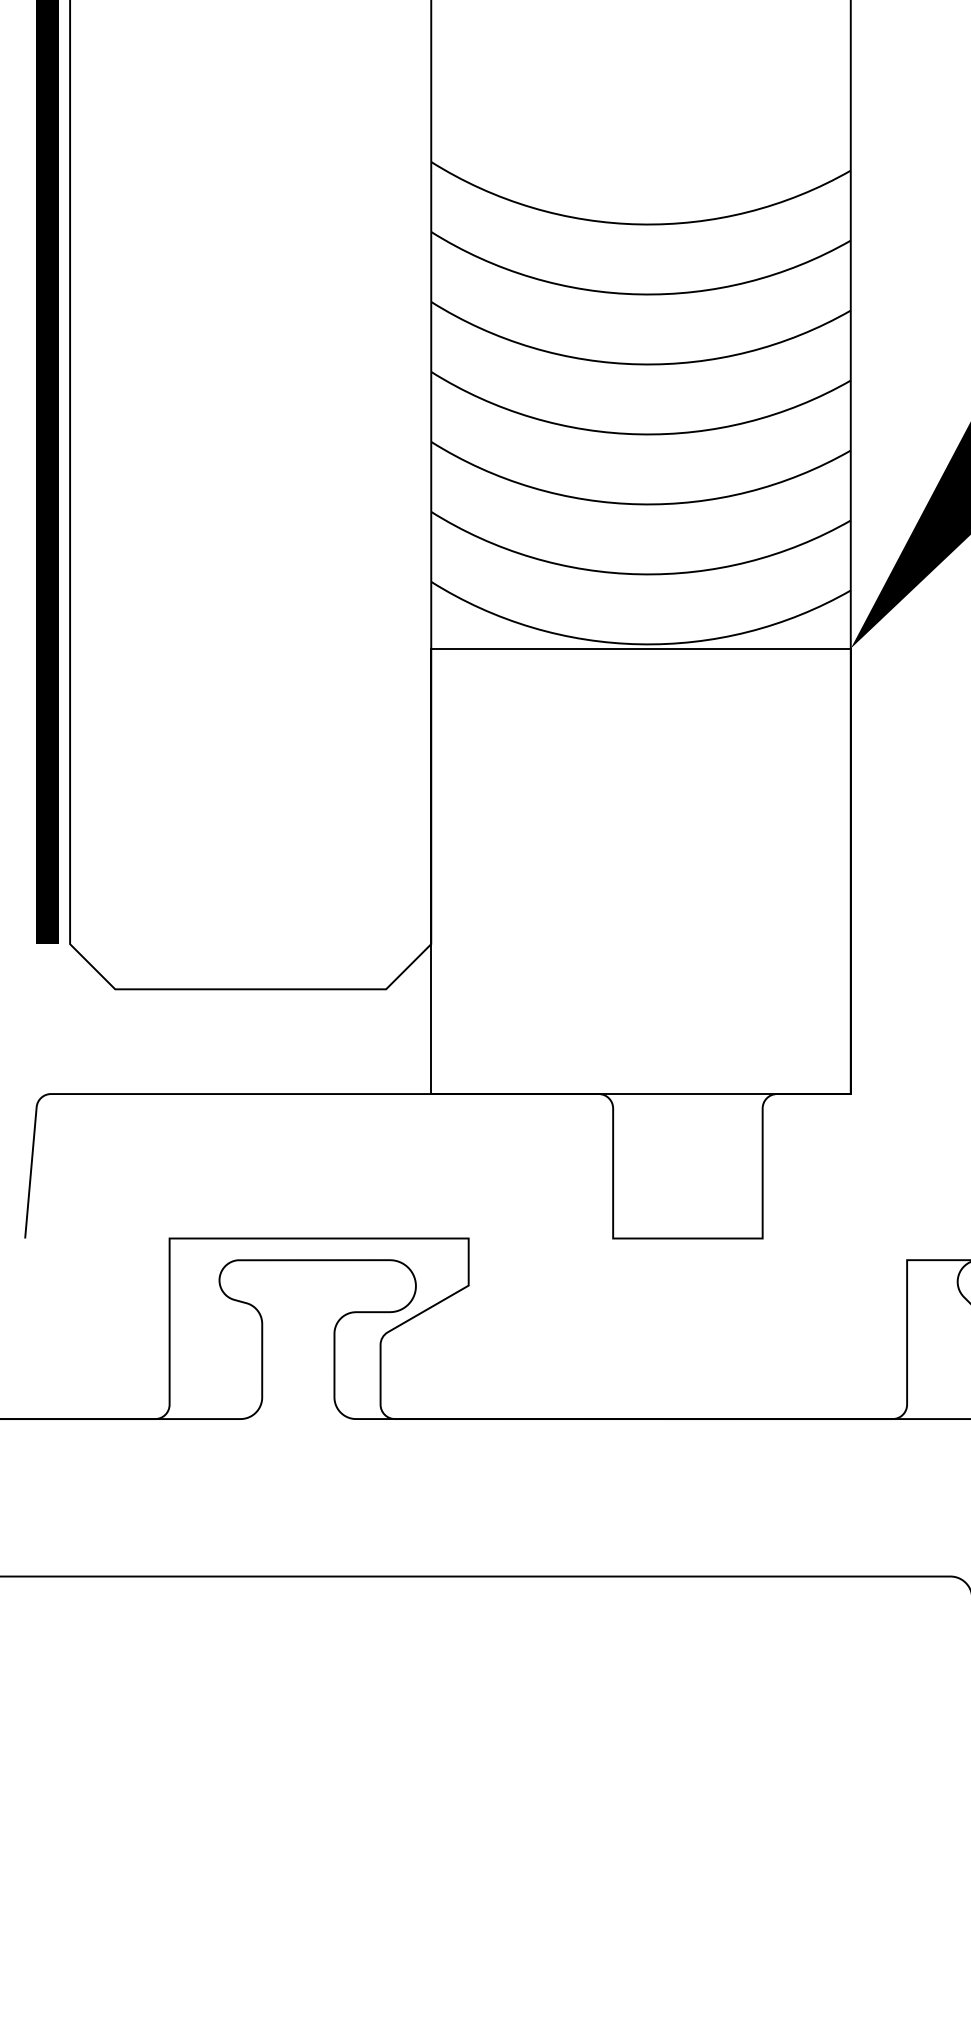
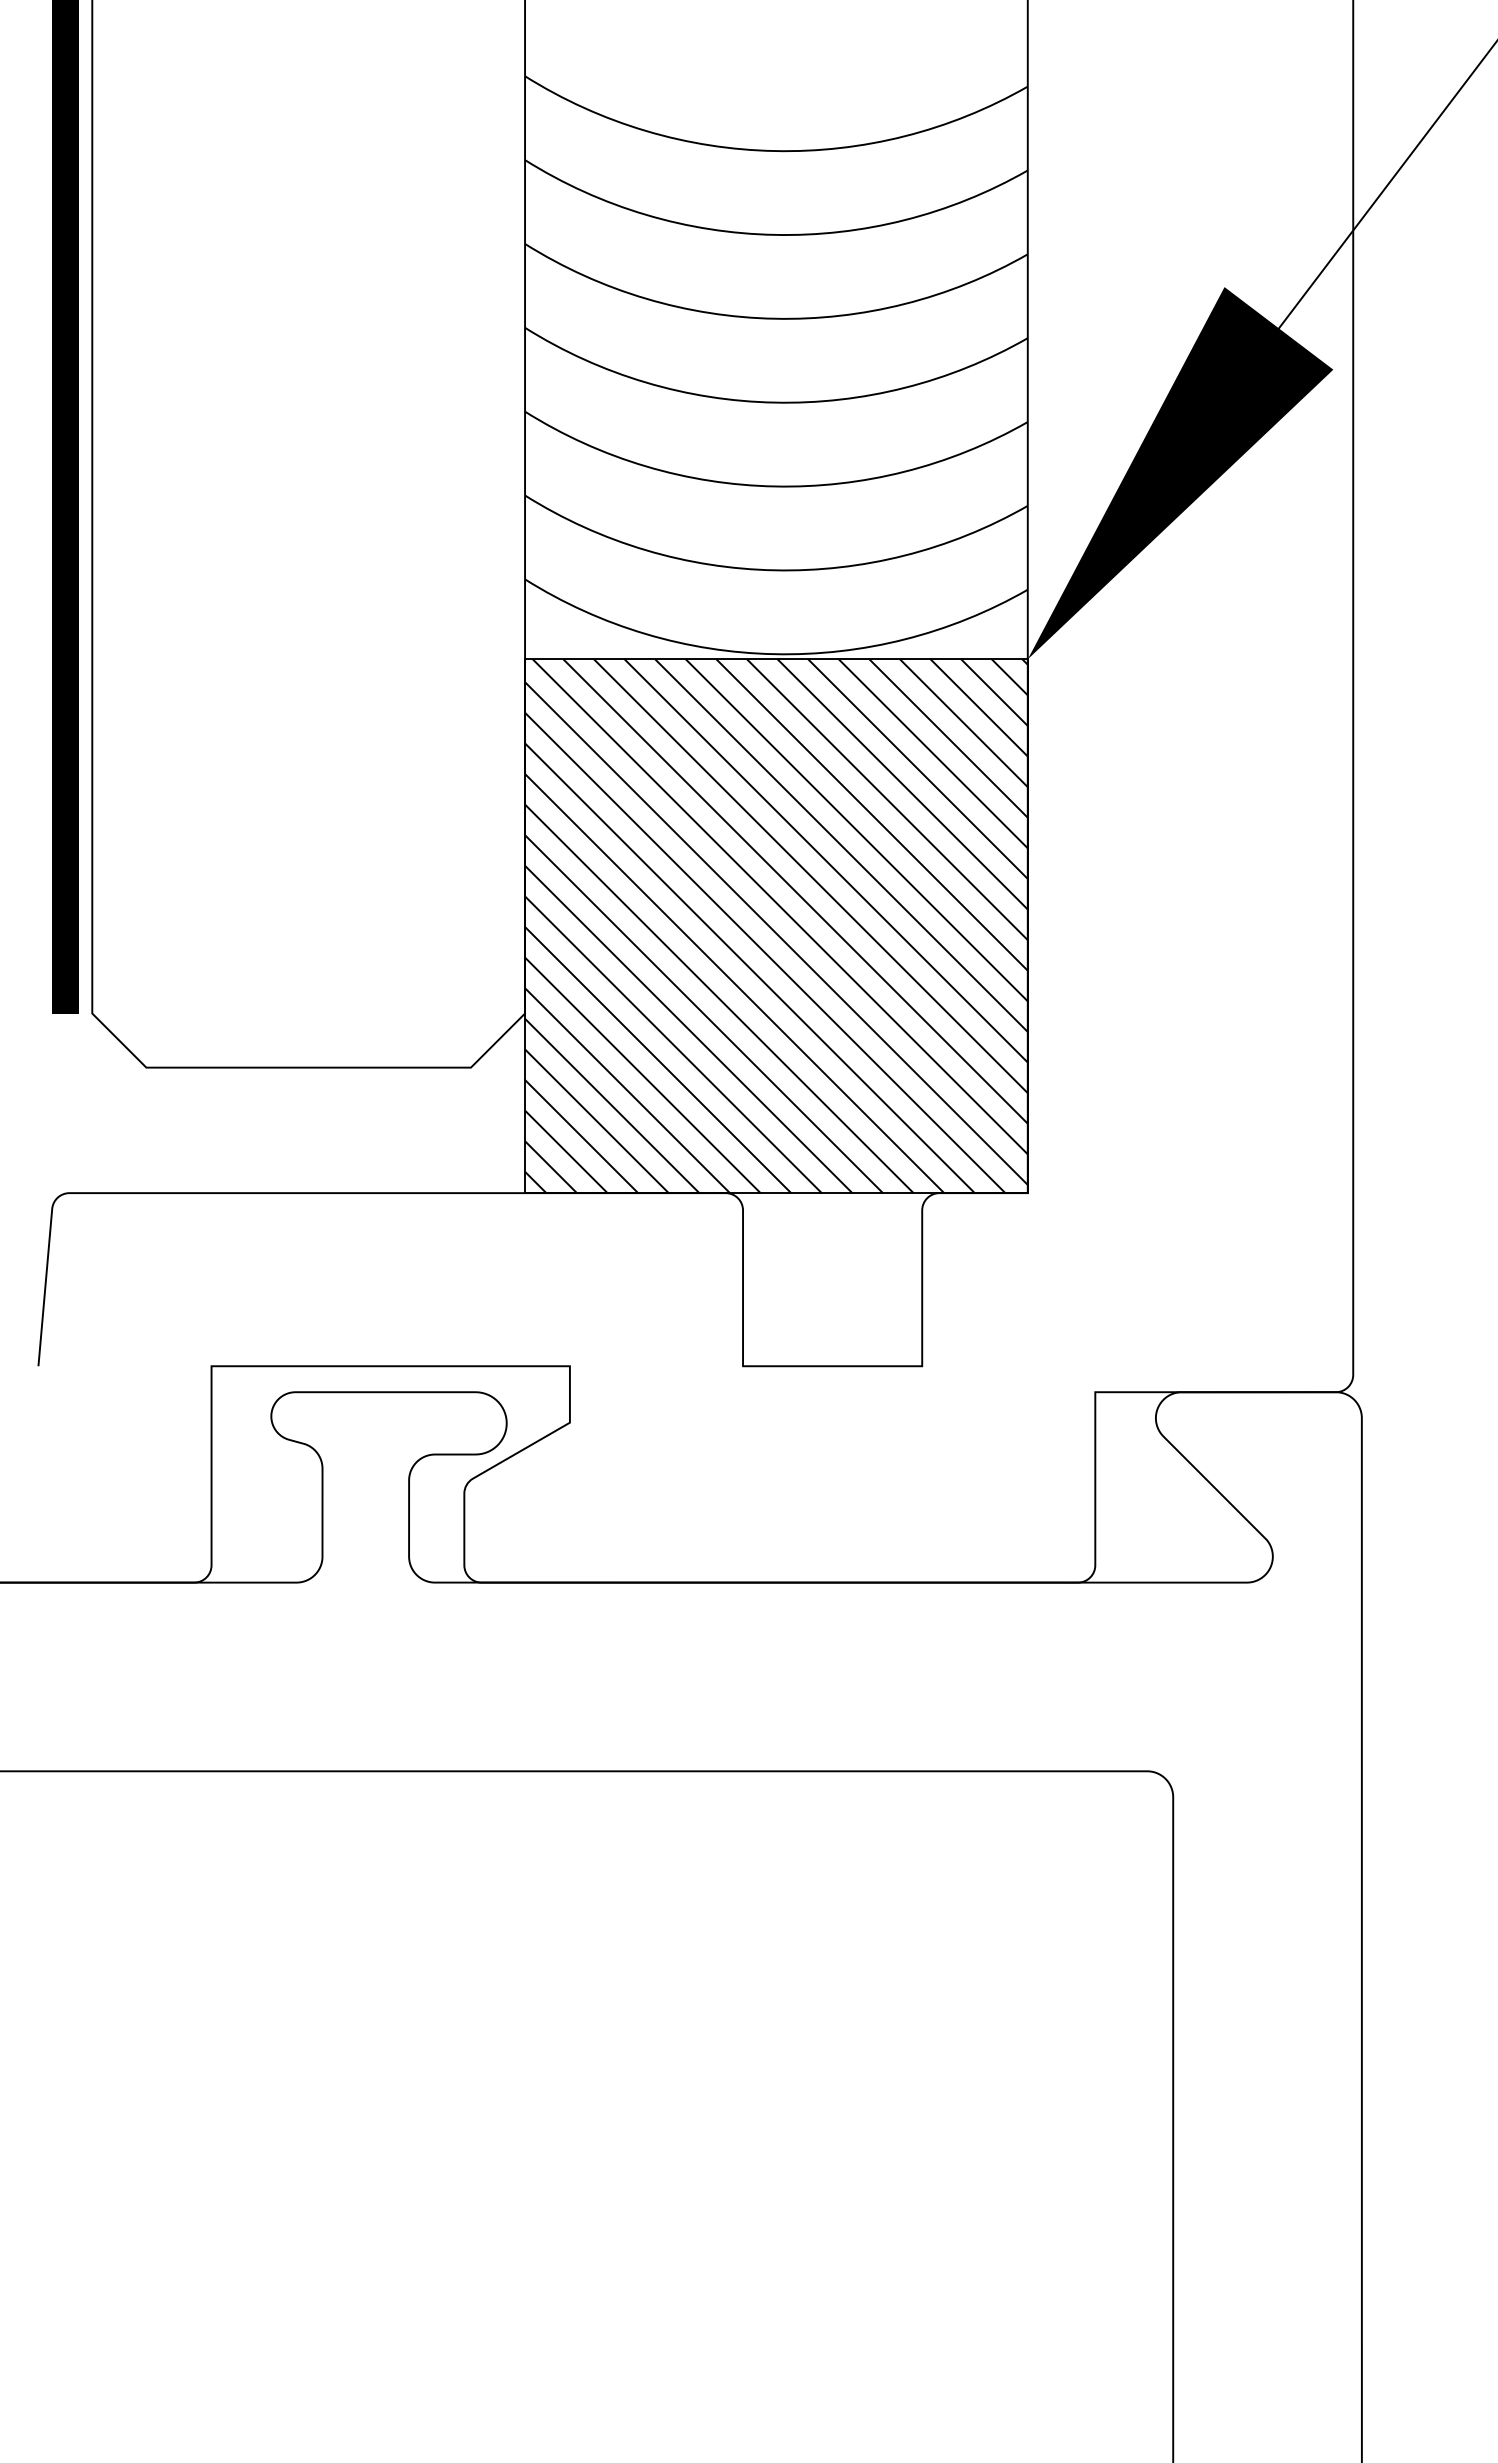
hatch: (641, 871) -> (776, 926), added

